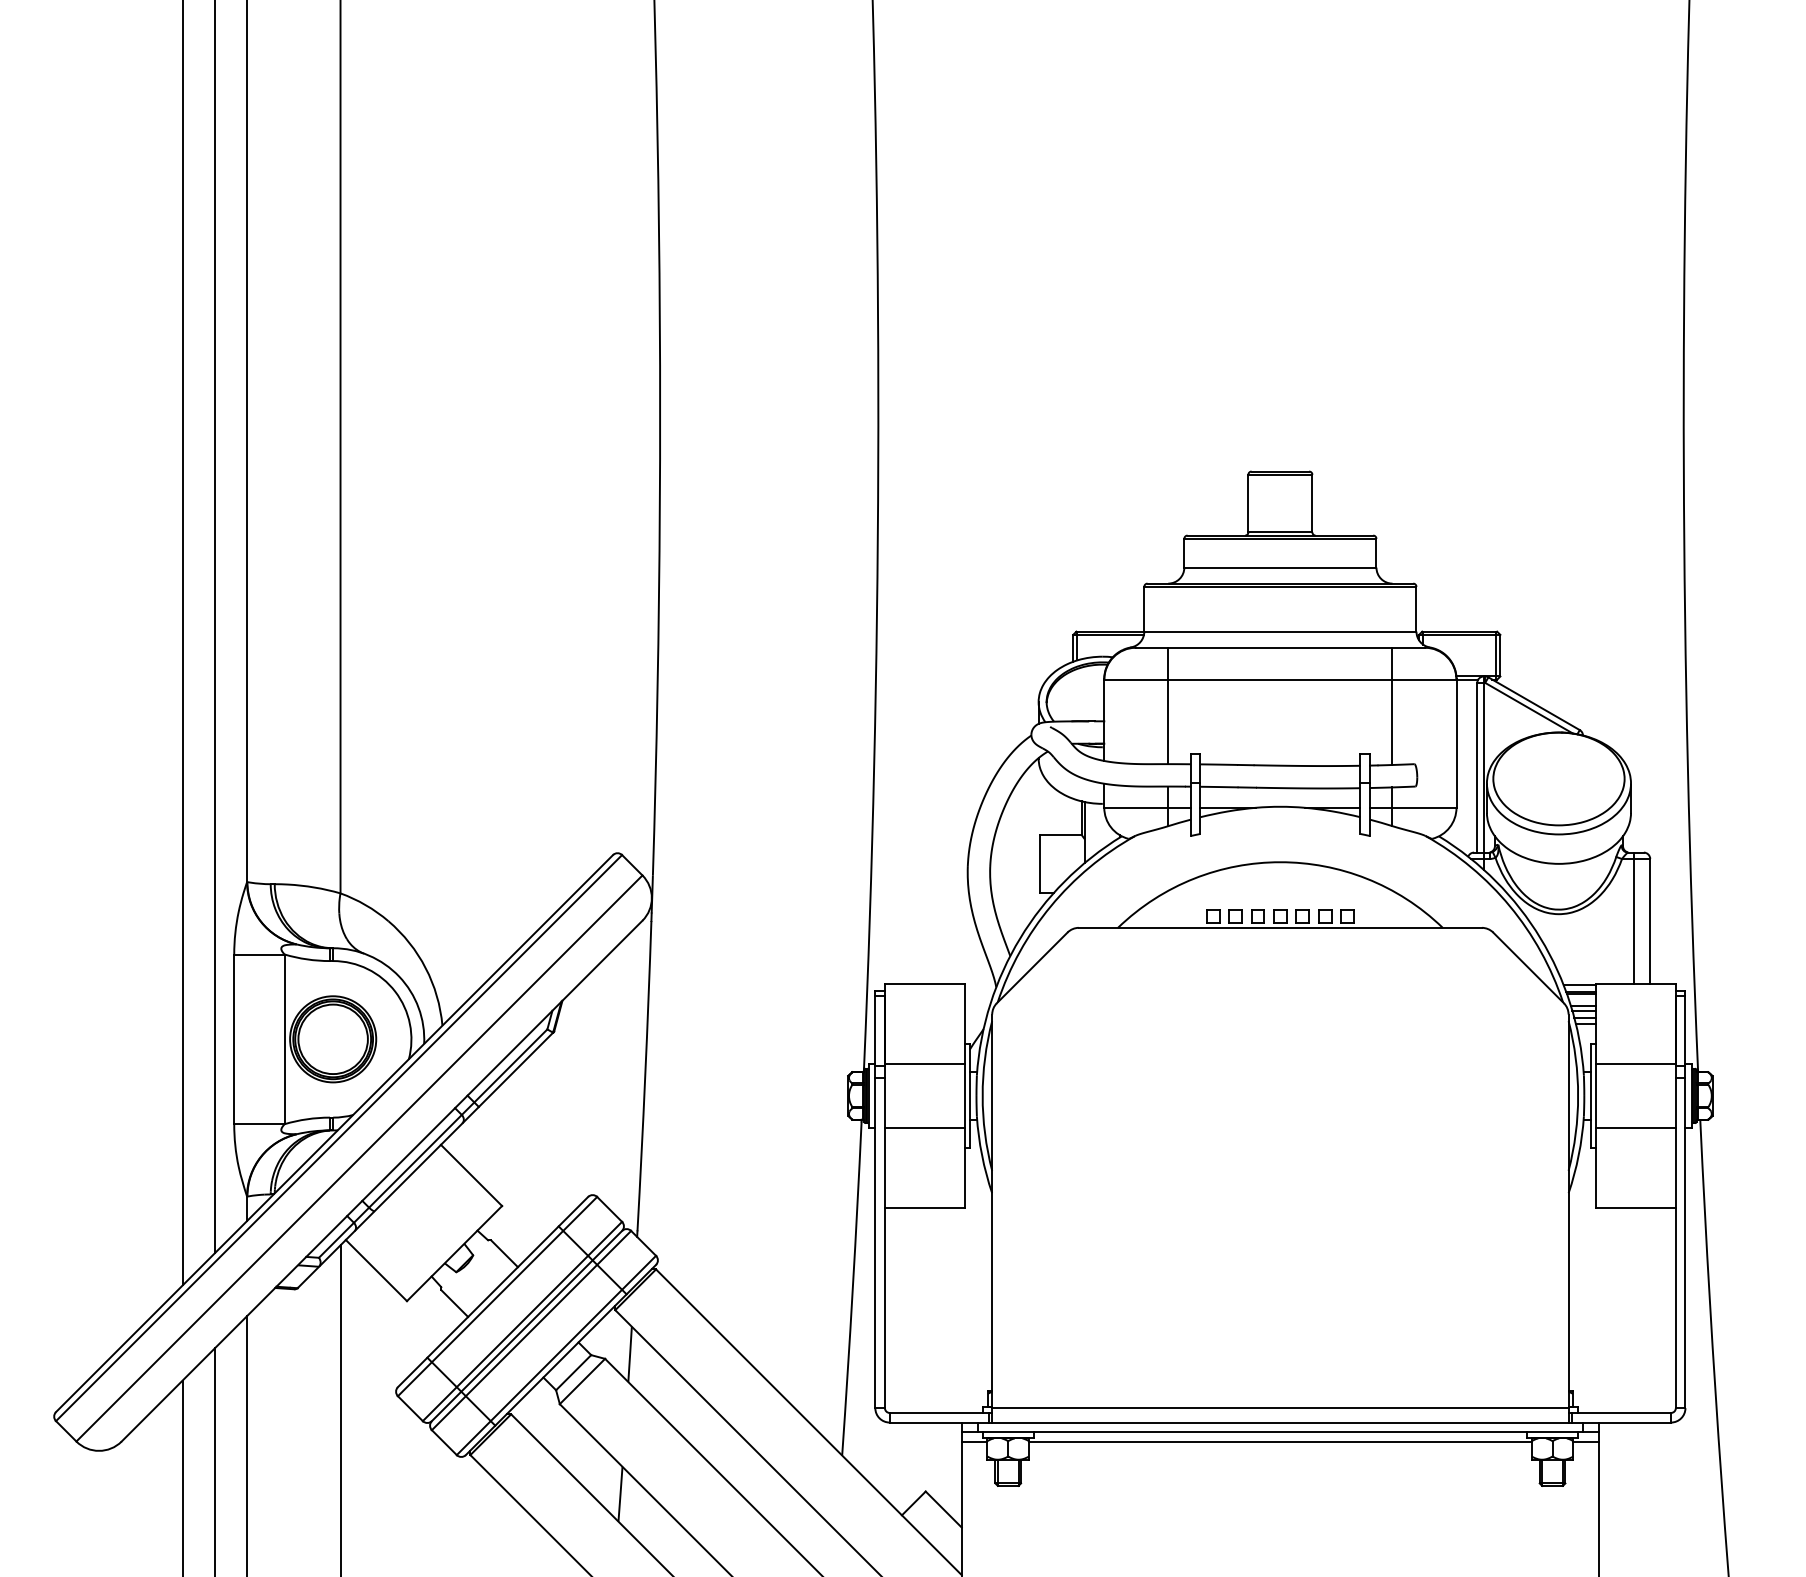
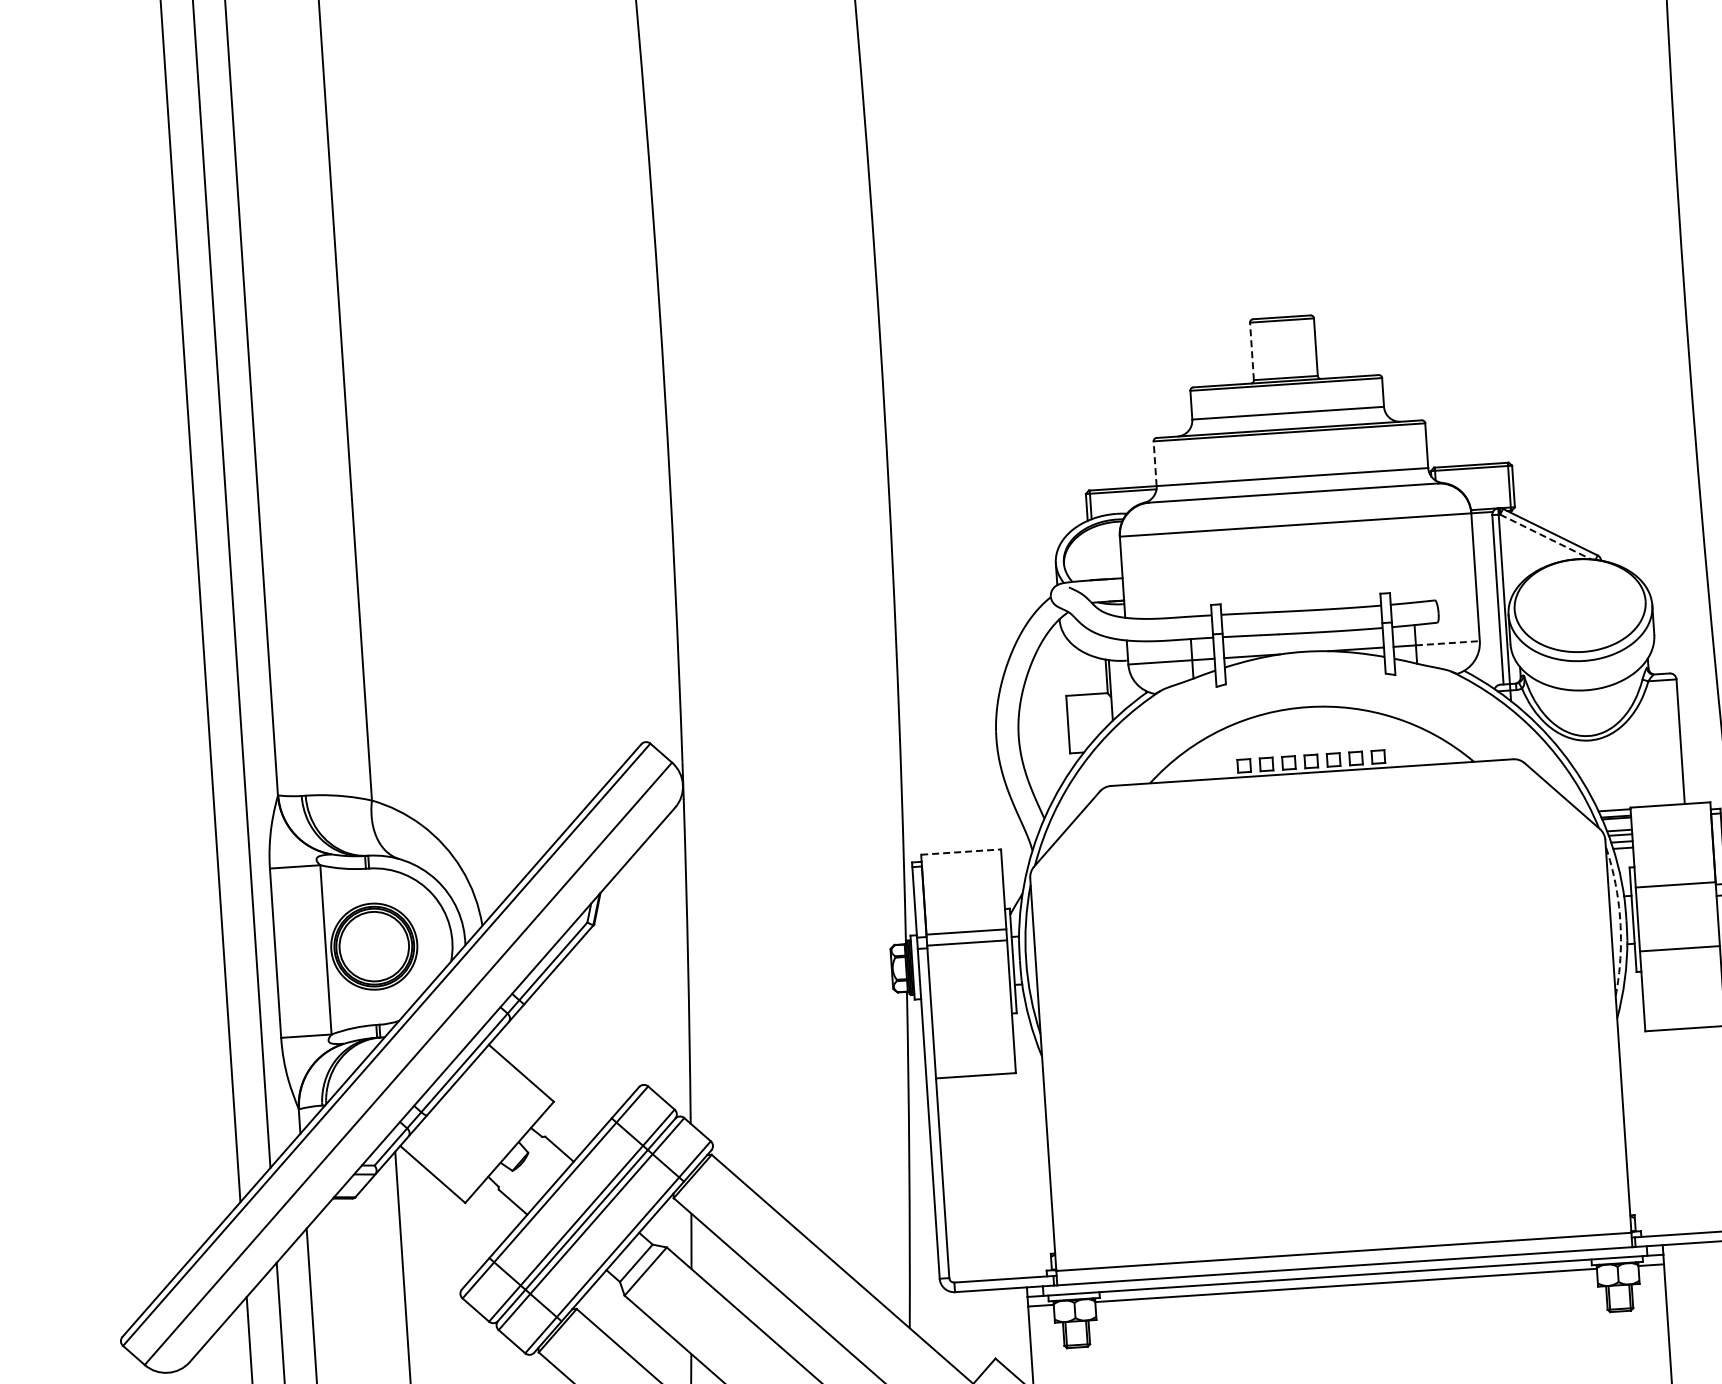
line: (1248, 503) -> (1252, 351), solid -> dashed
line: (1144, 608) -> (1155, 462), solid -> dashed
line: (1168, 705) -> (1185, 558), removed
line: (1392, 706) -> (1409, 544), removed
line: (1529, 708) -> (1546, 537), solid -> dashed
line: (1424, 807) -> (1447, 642), solid -> dashed
line: (1634, 917) -> (1664, 738), removed
line: (925, 983) -> (961, 851), solid -> dashed
arc: (1578, 1095) -> (1620, 920), solid -> dashed
line: (924, 1127) -> (966, 942), moved

